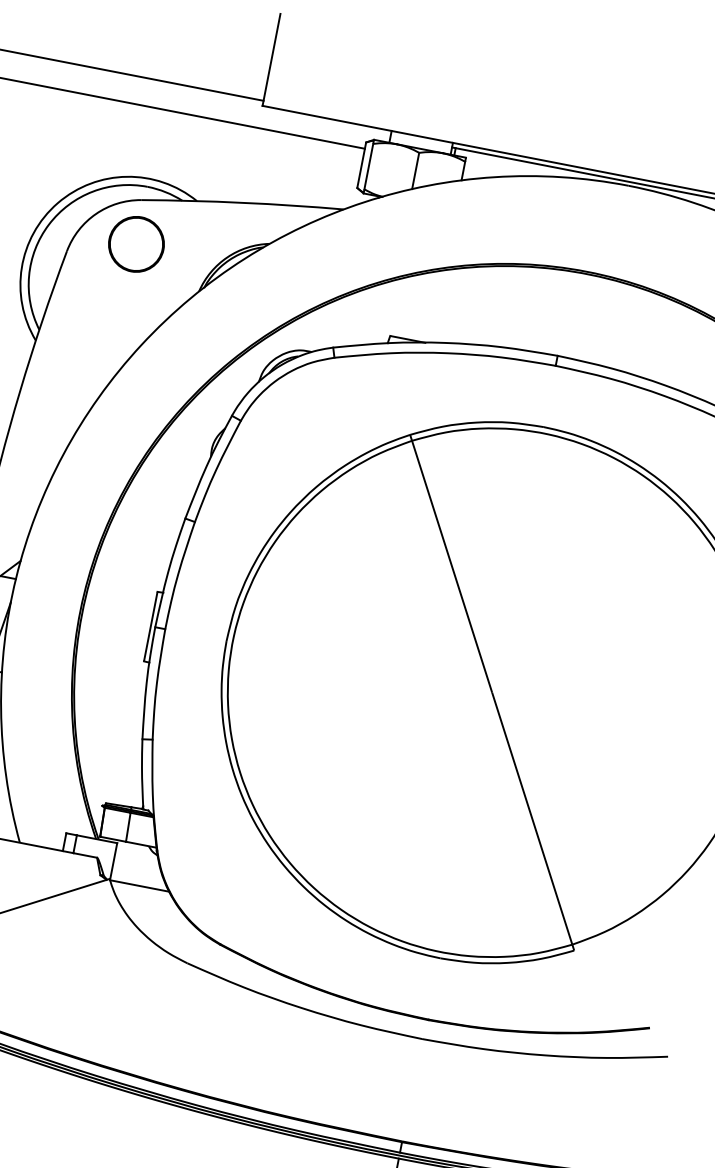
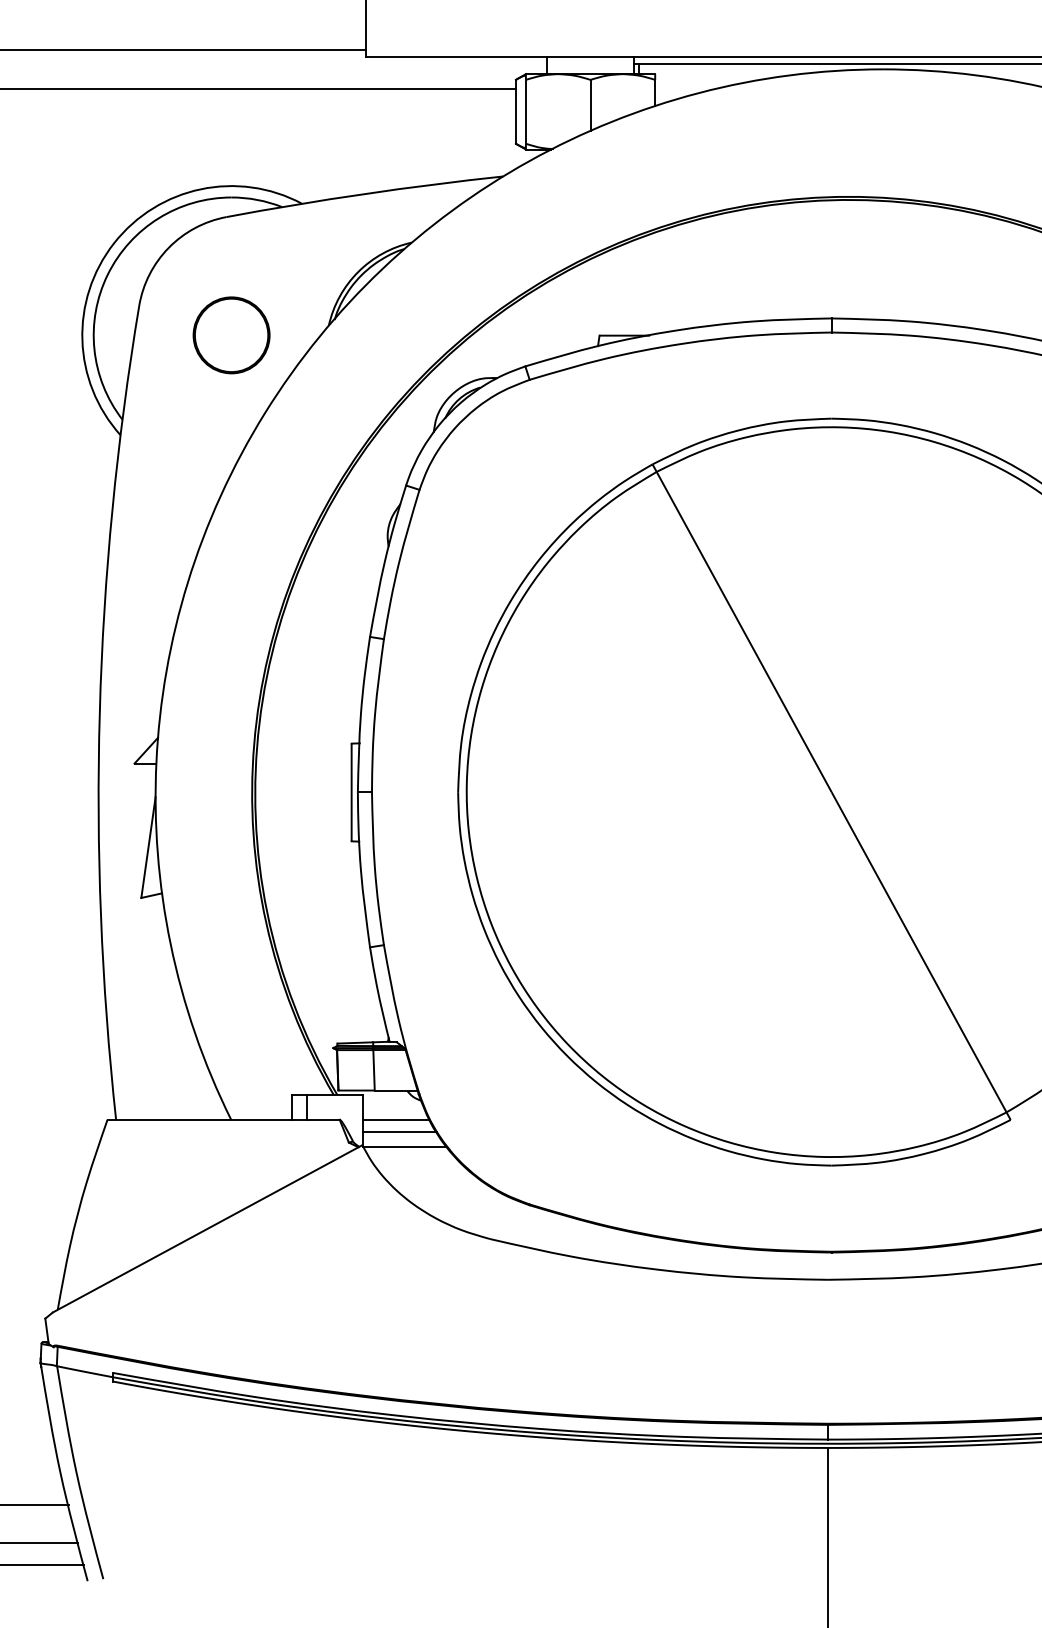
circle: (136, 244) -> (231, 335), moved
line: (137, 865) -> (396, 1119), added
line: (137, 875) -> (399, 1132), added

